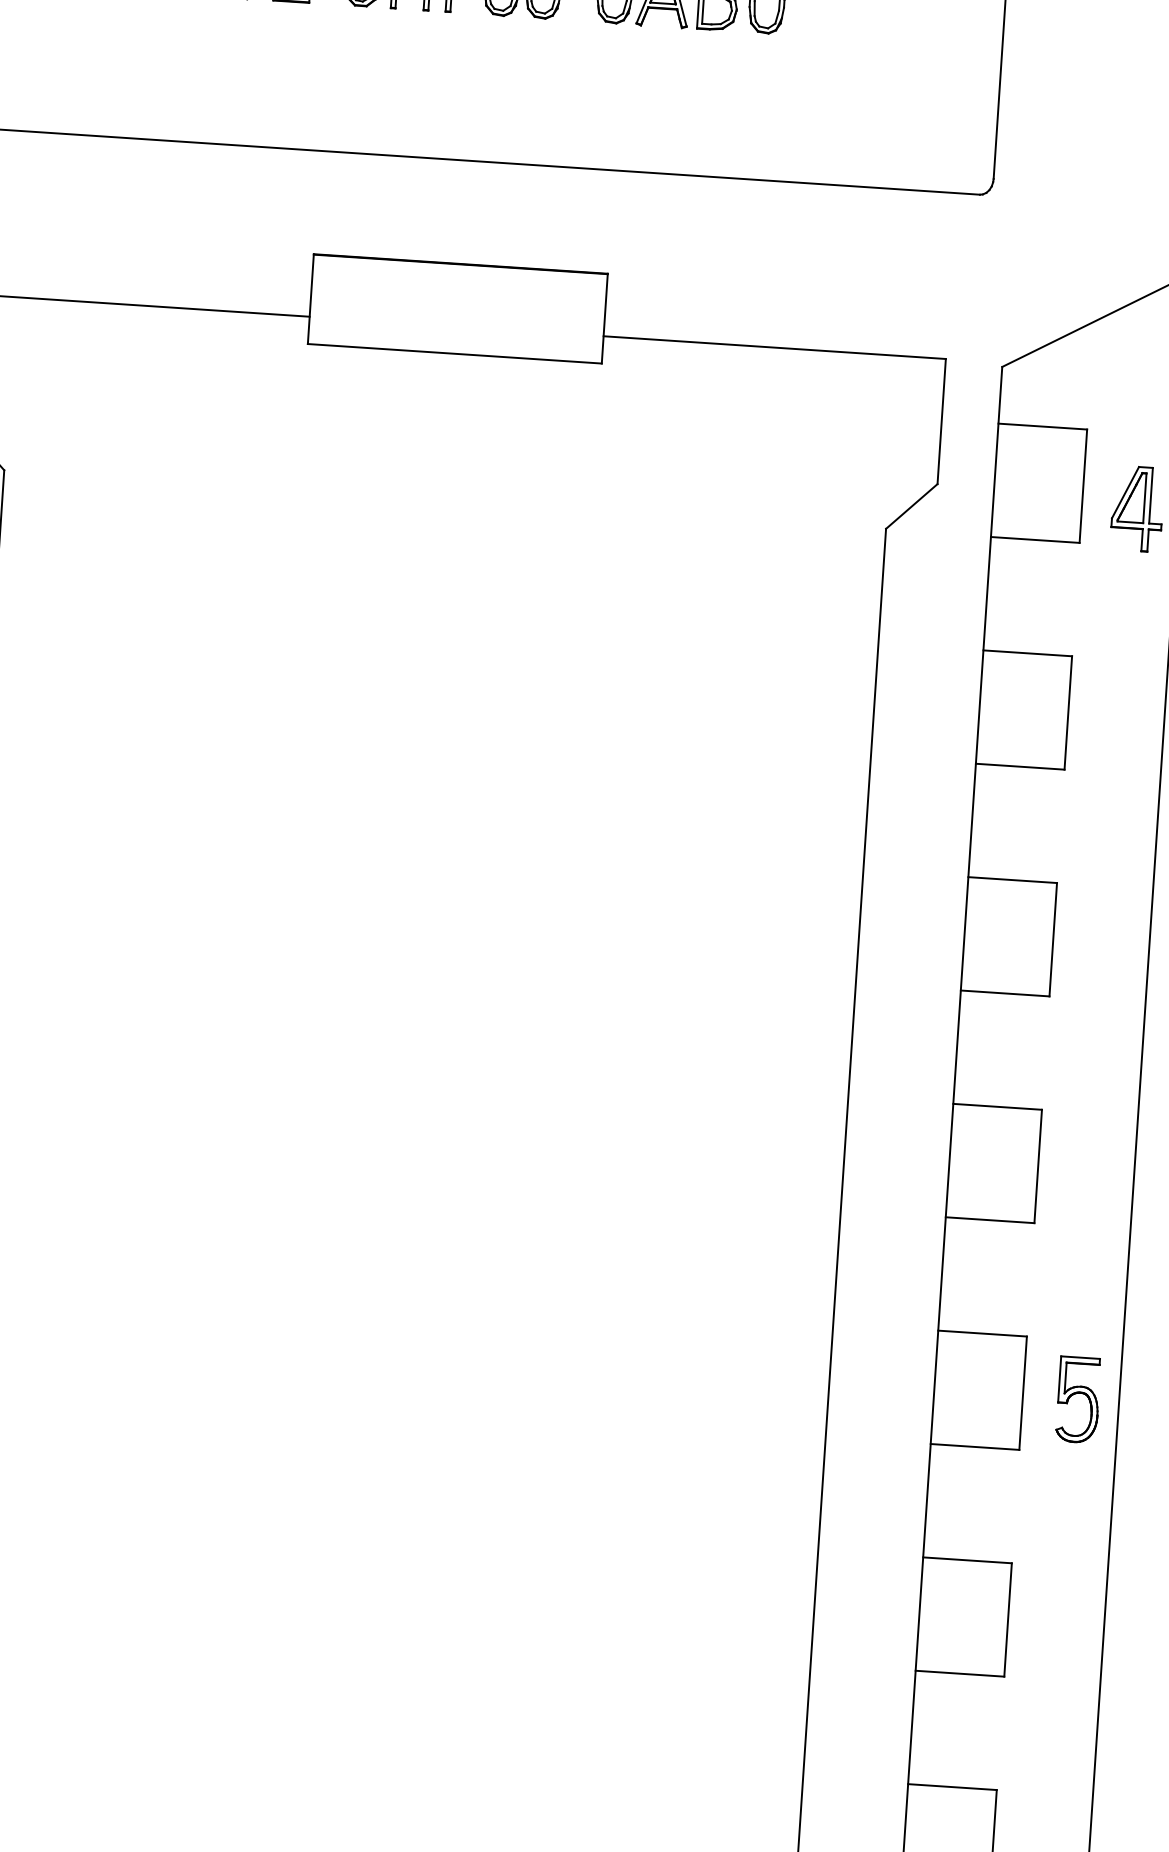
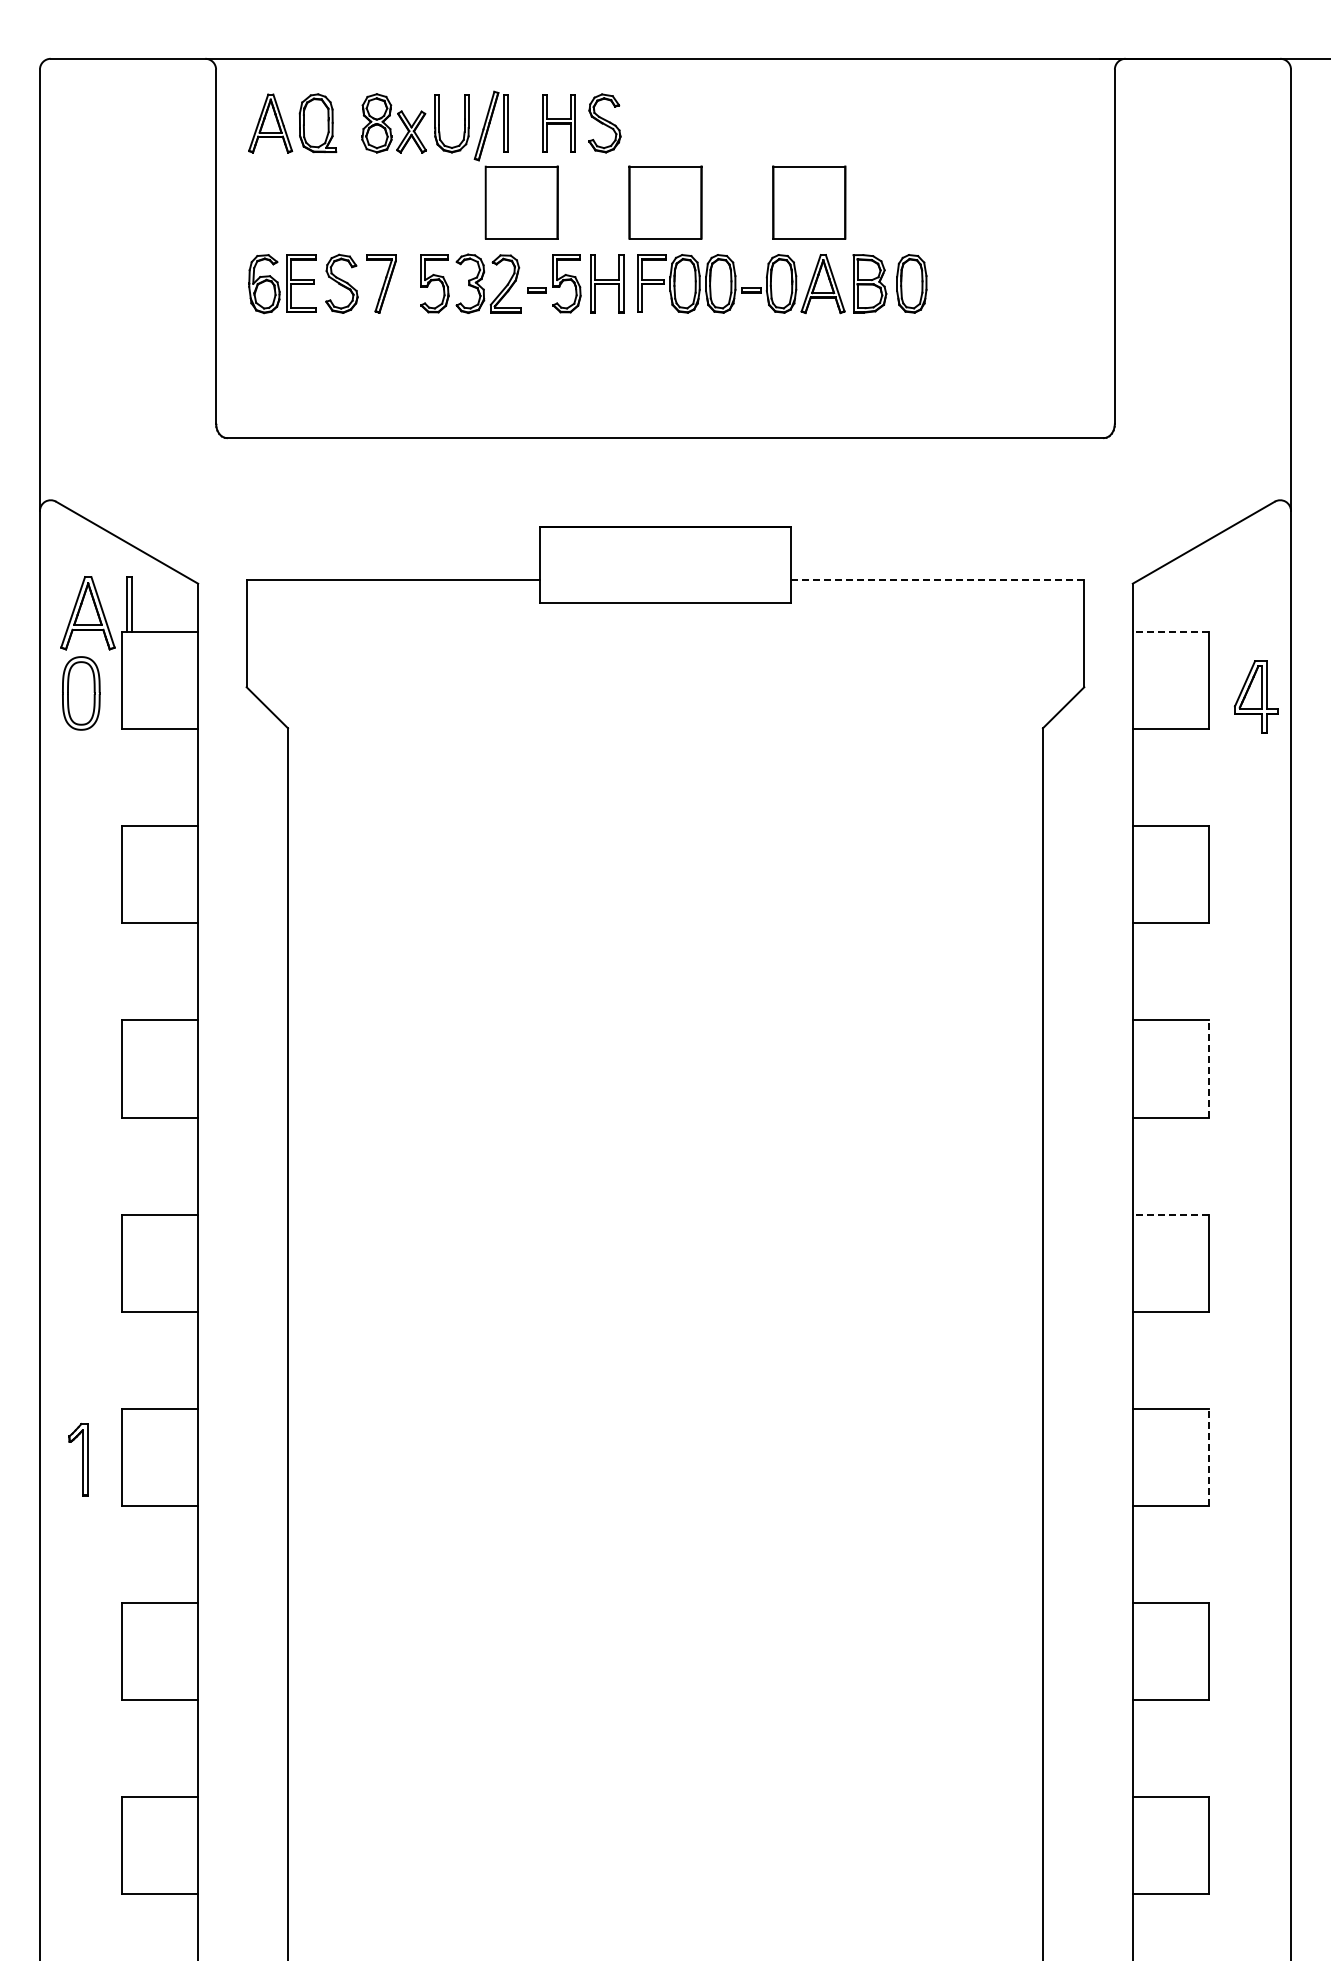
line: (775, 348) -> (938, 580), solid -> dashed
line: (1042, 426) -> (1170, 632), solid -> dashed
line: (1052, 940) -> (1208, 1069), solid -> dashed
line: (997, 1106) -> (1170, 1214), solid -> dashed
line: (1022, 1393) -> (1208, 1457), solid -> dashed
part: (1078, 1399) -> (1256, 1459), removed

